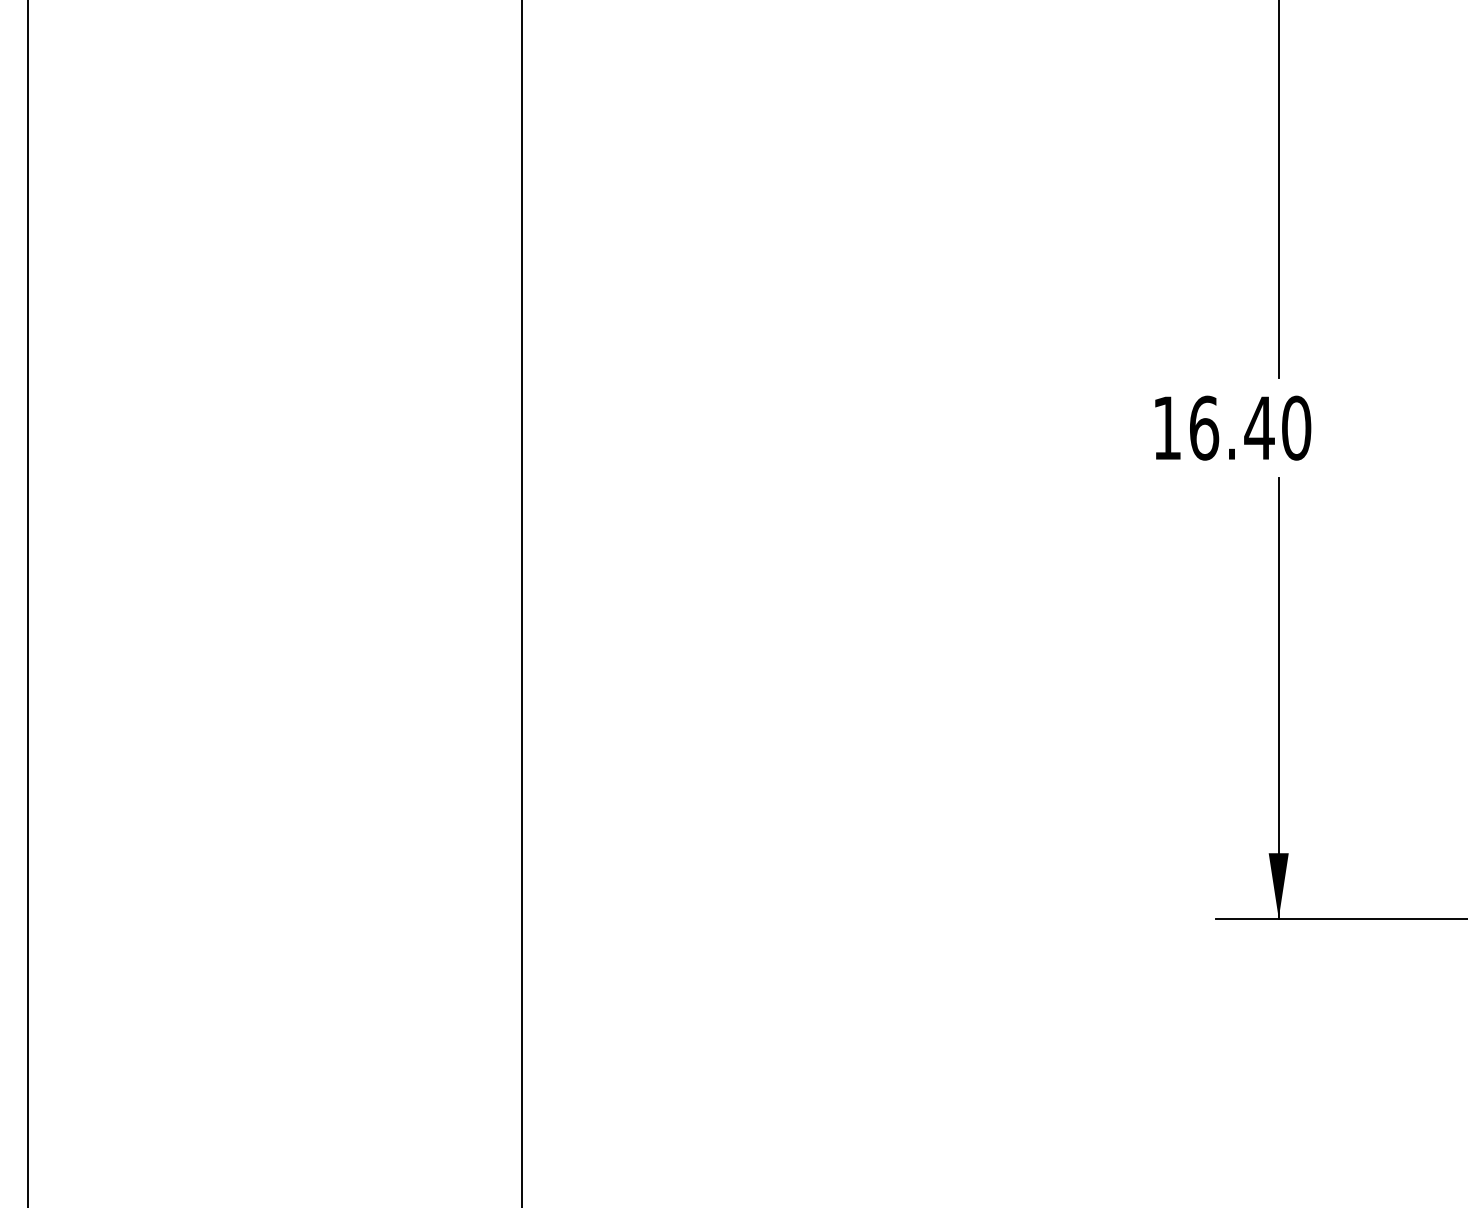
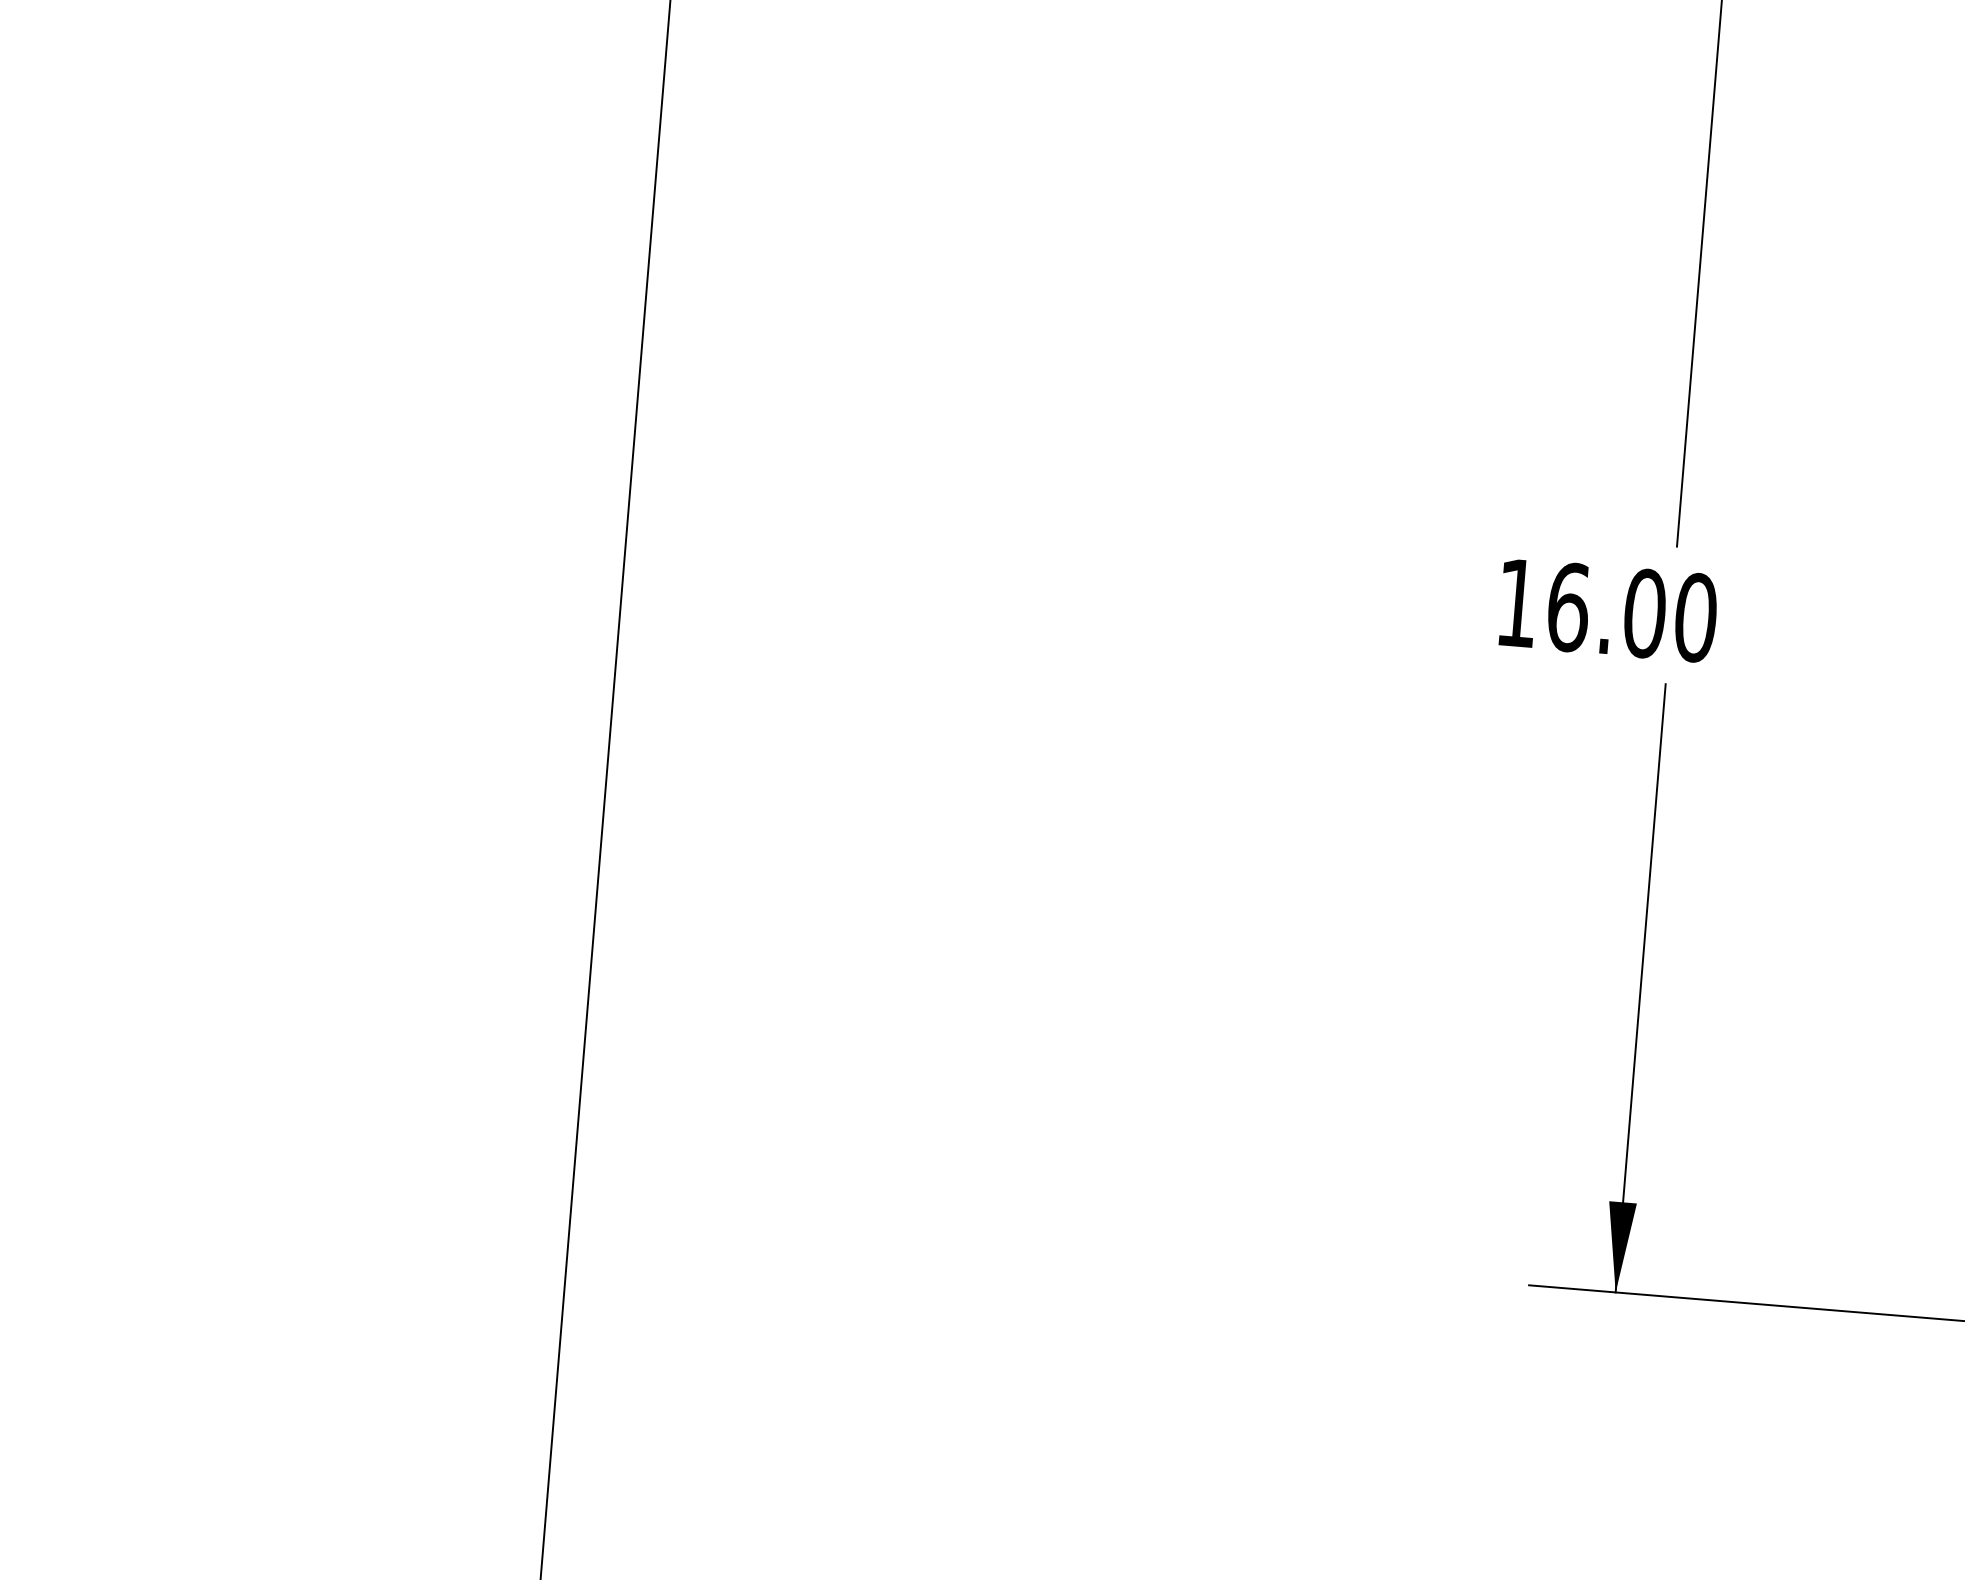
text: (1259, 427) -> (1644, 612), 16.40 -> 16.00

